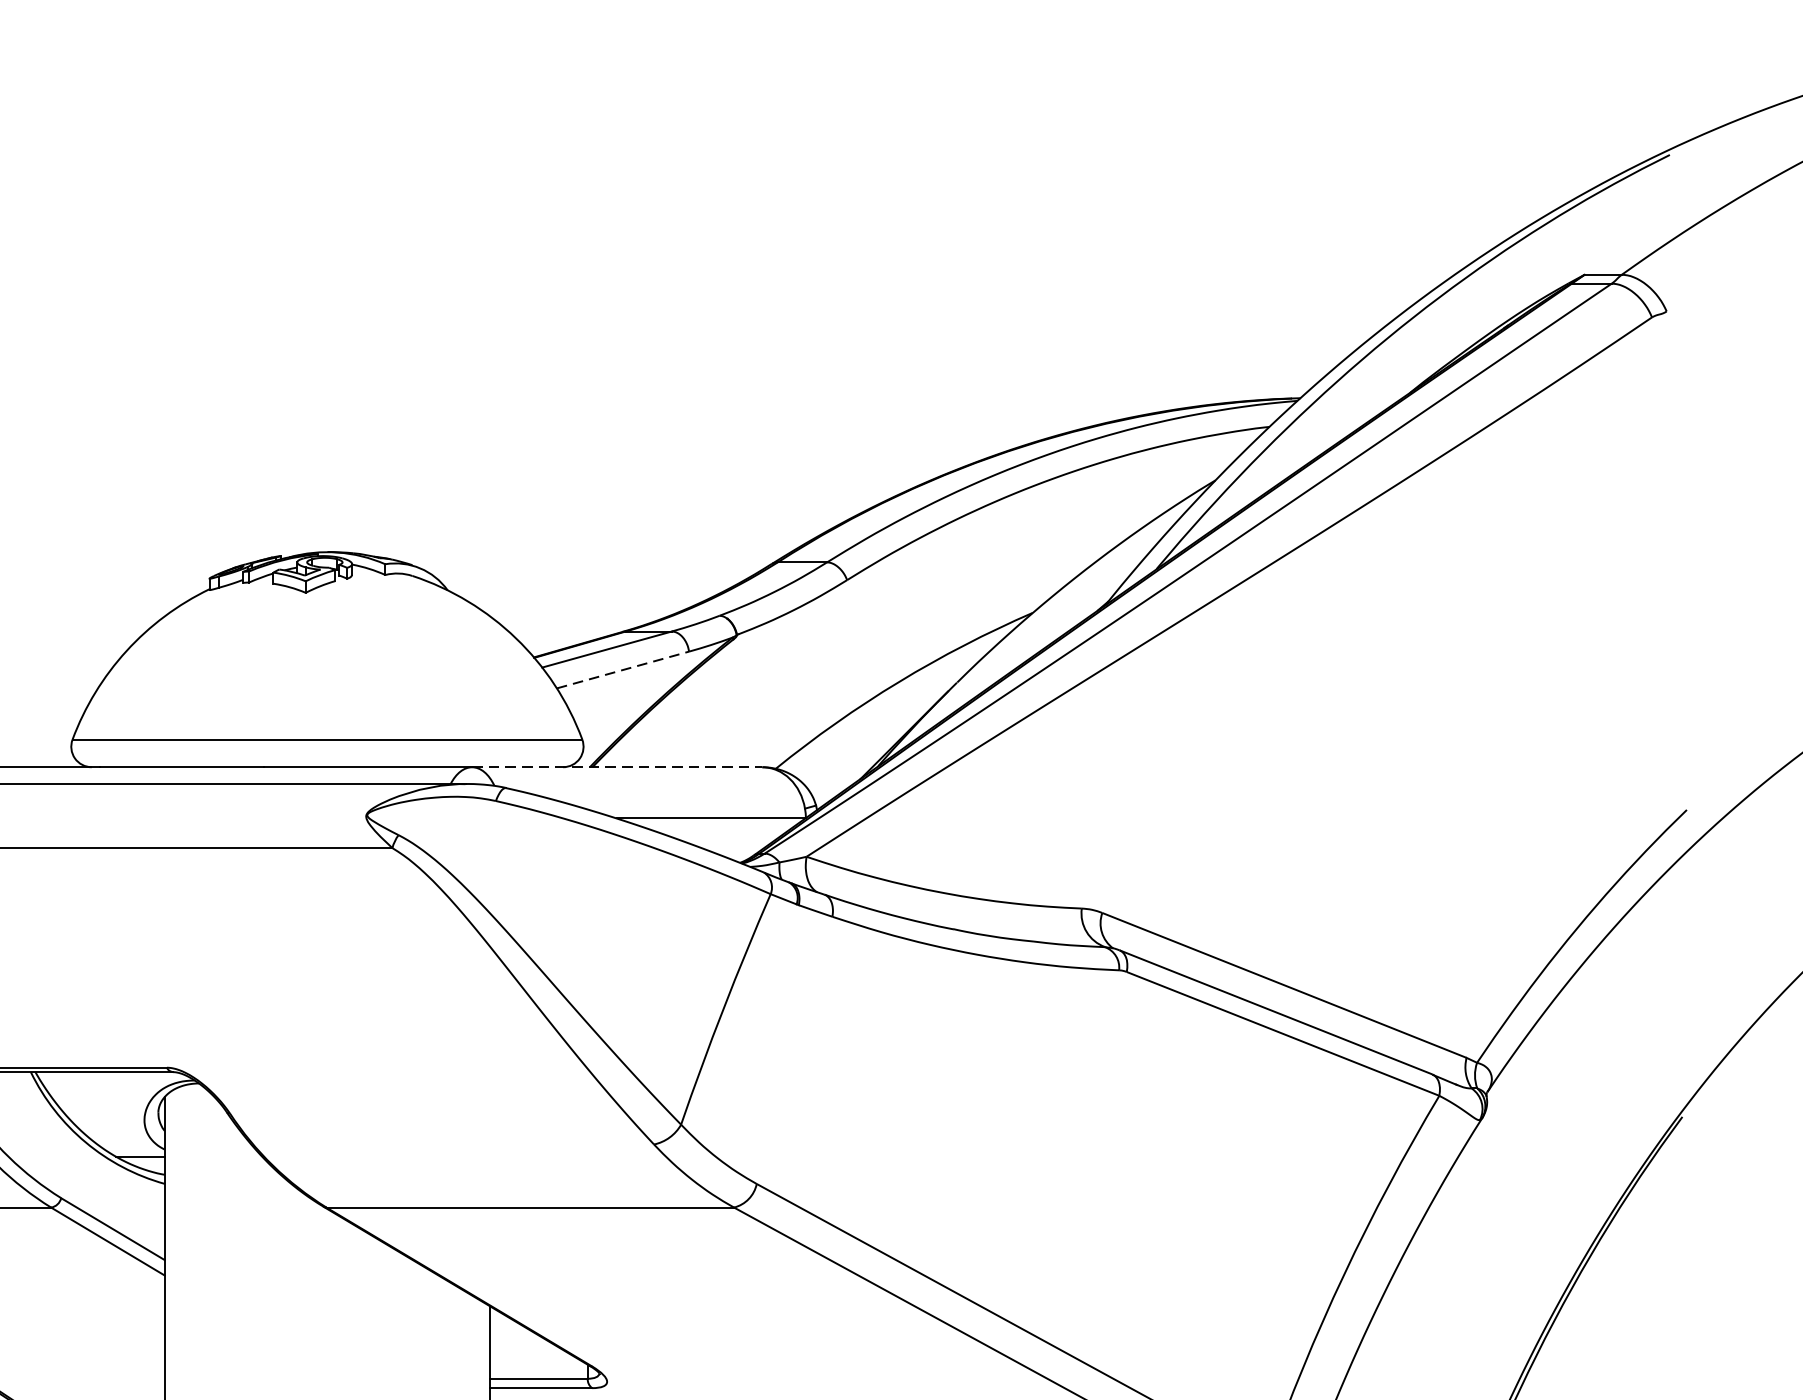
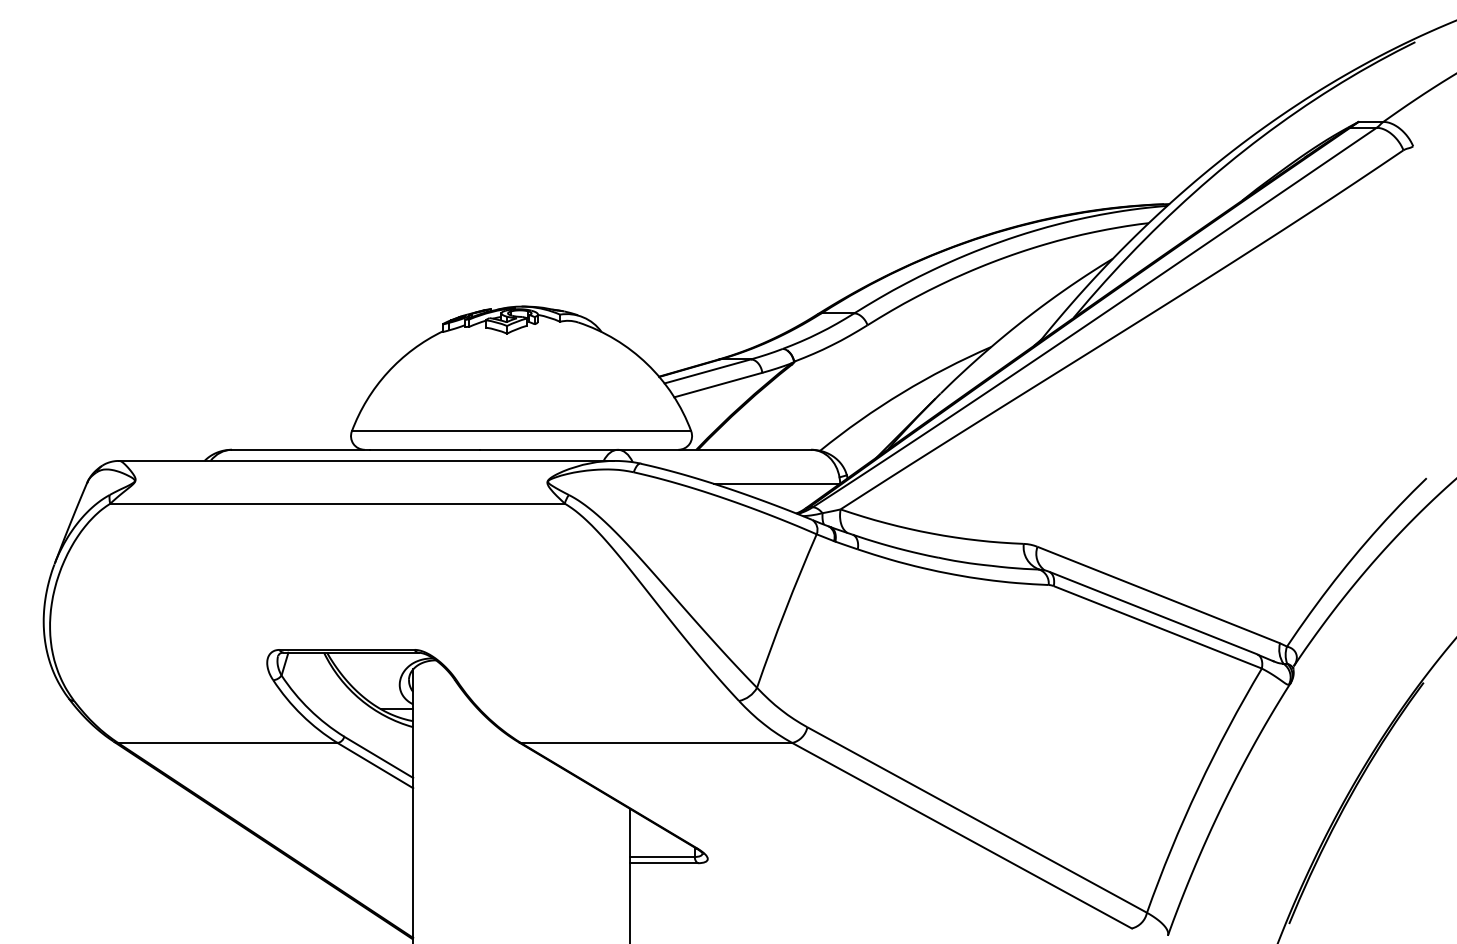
line: (623, 670) -> (718, 385), dashed -> solid
line: (617, 766) -> (714, 449), dashed -> solid

